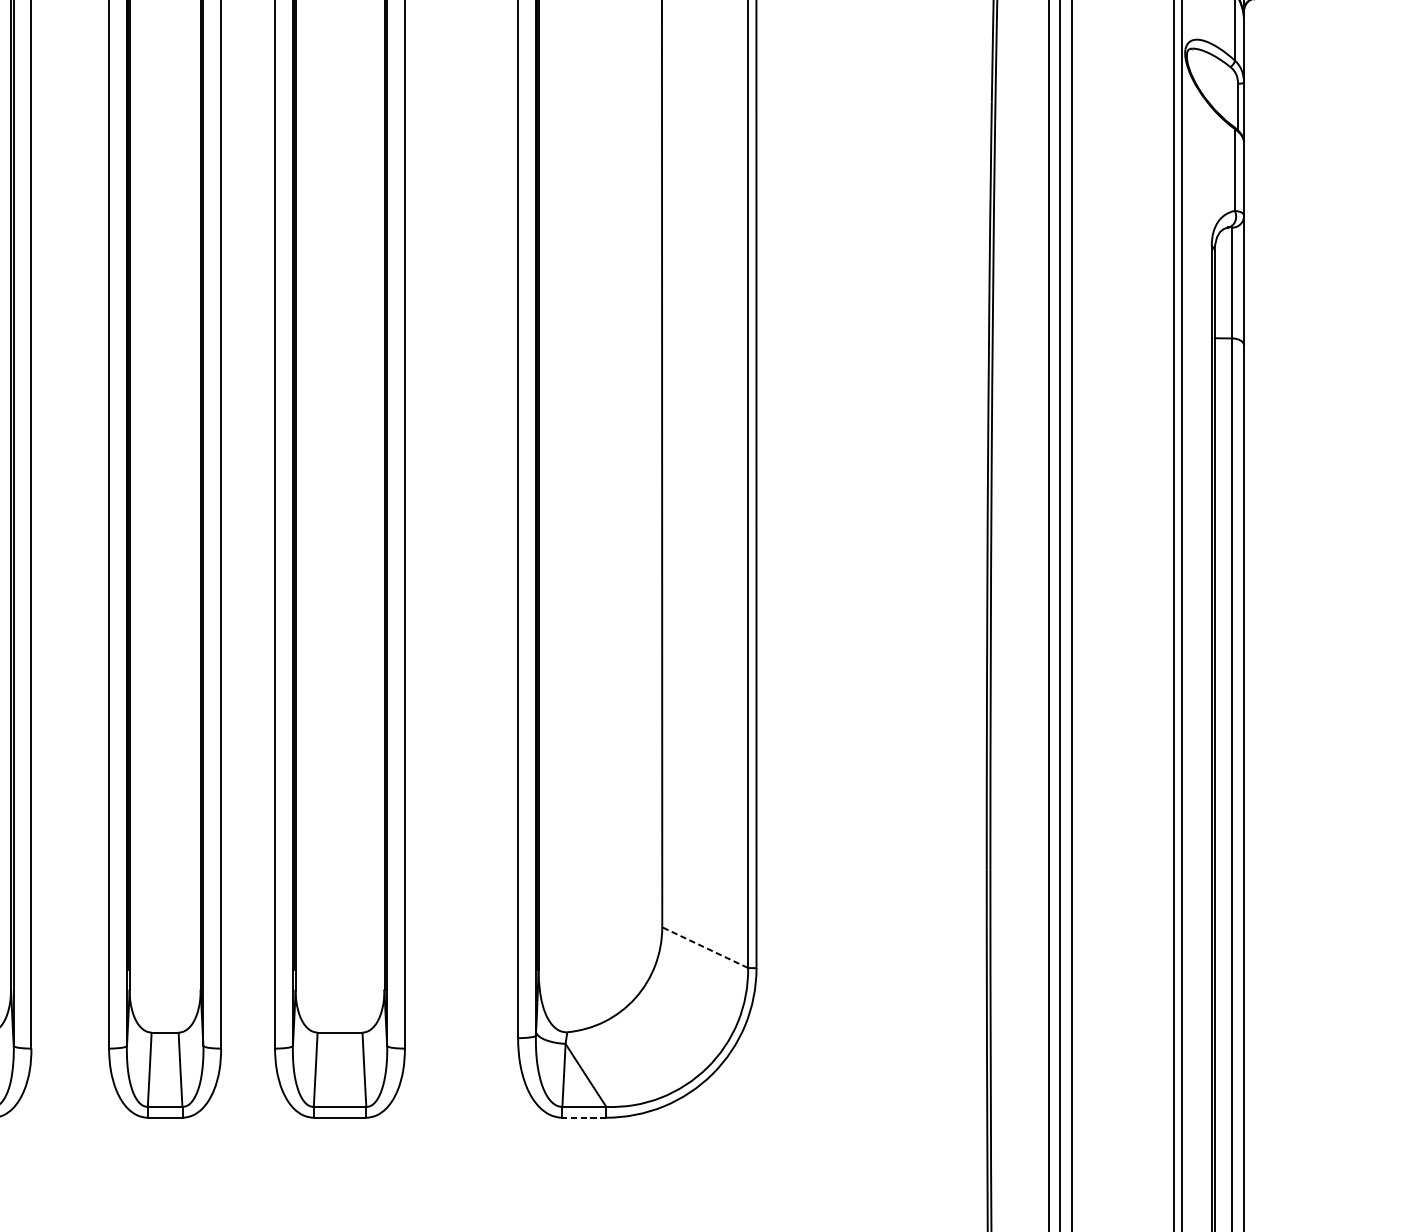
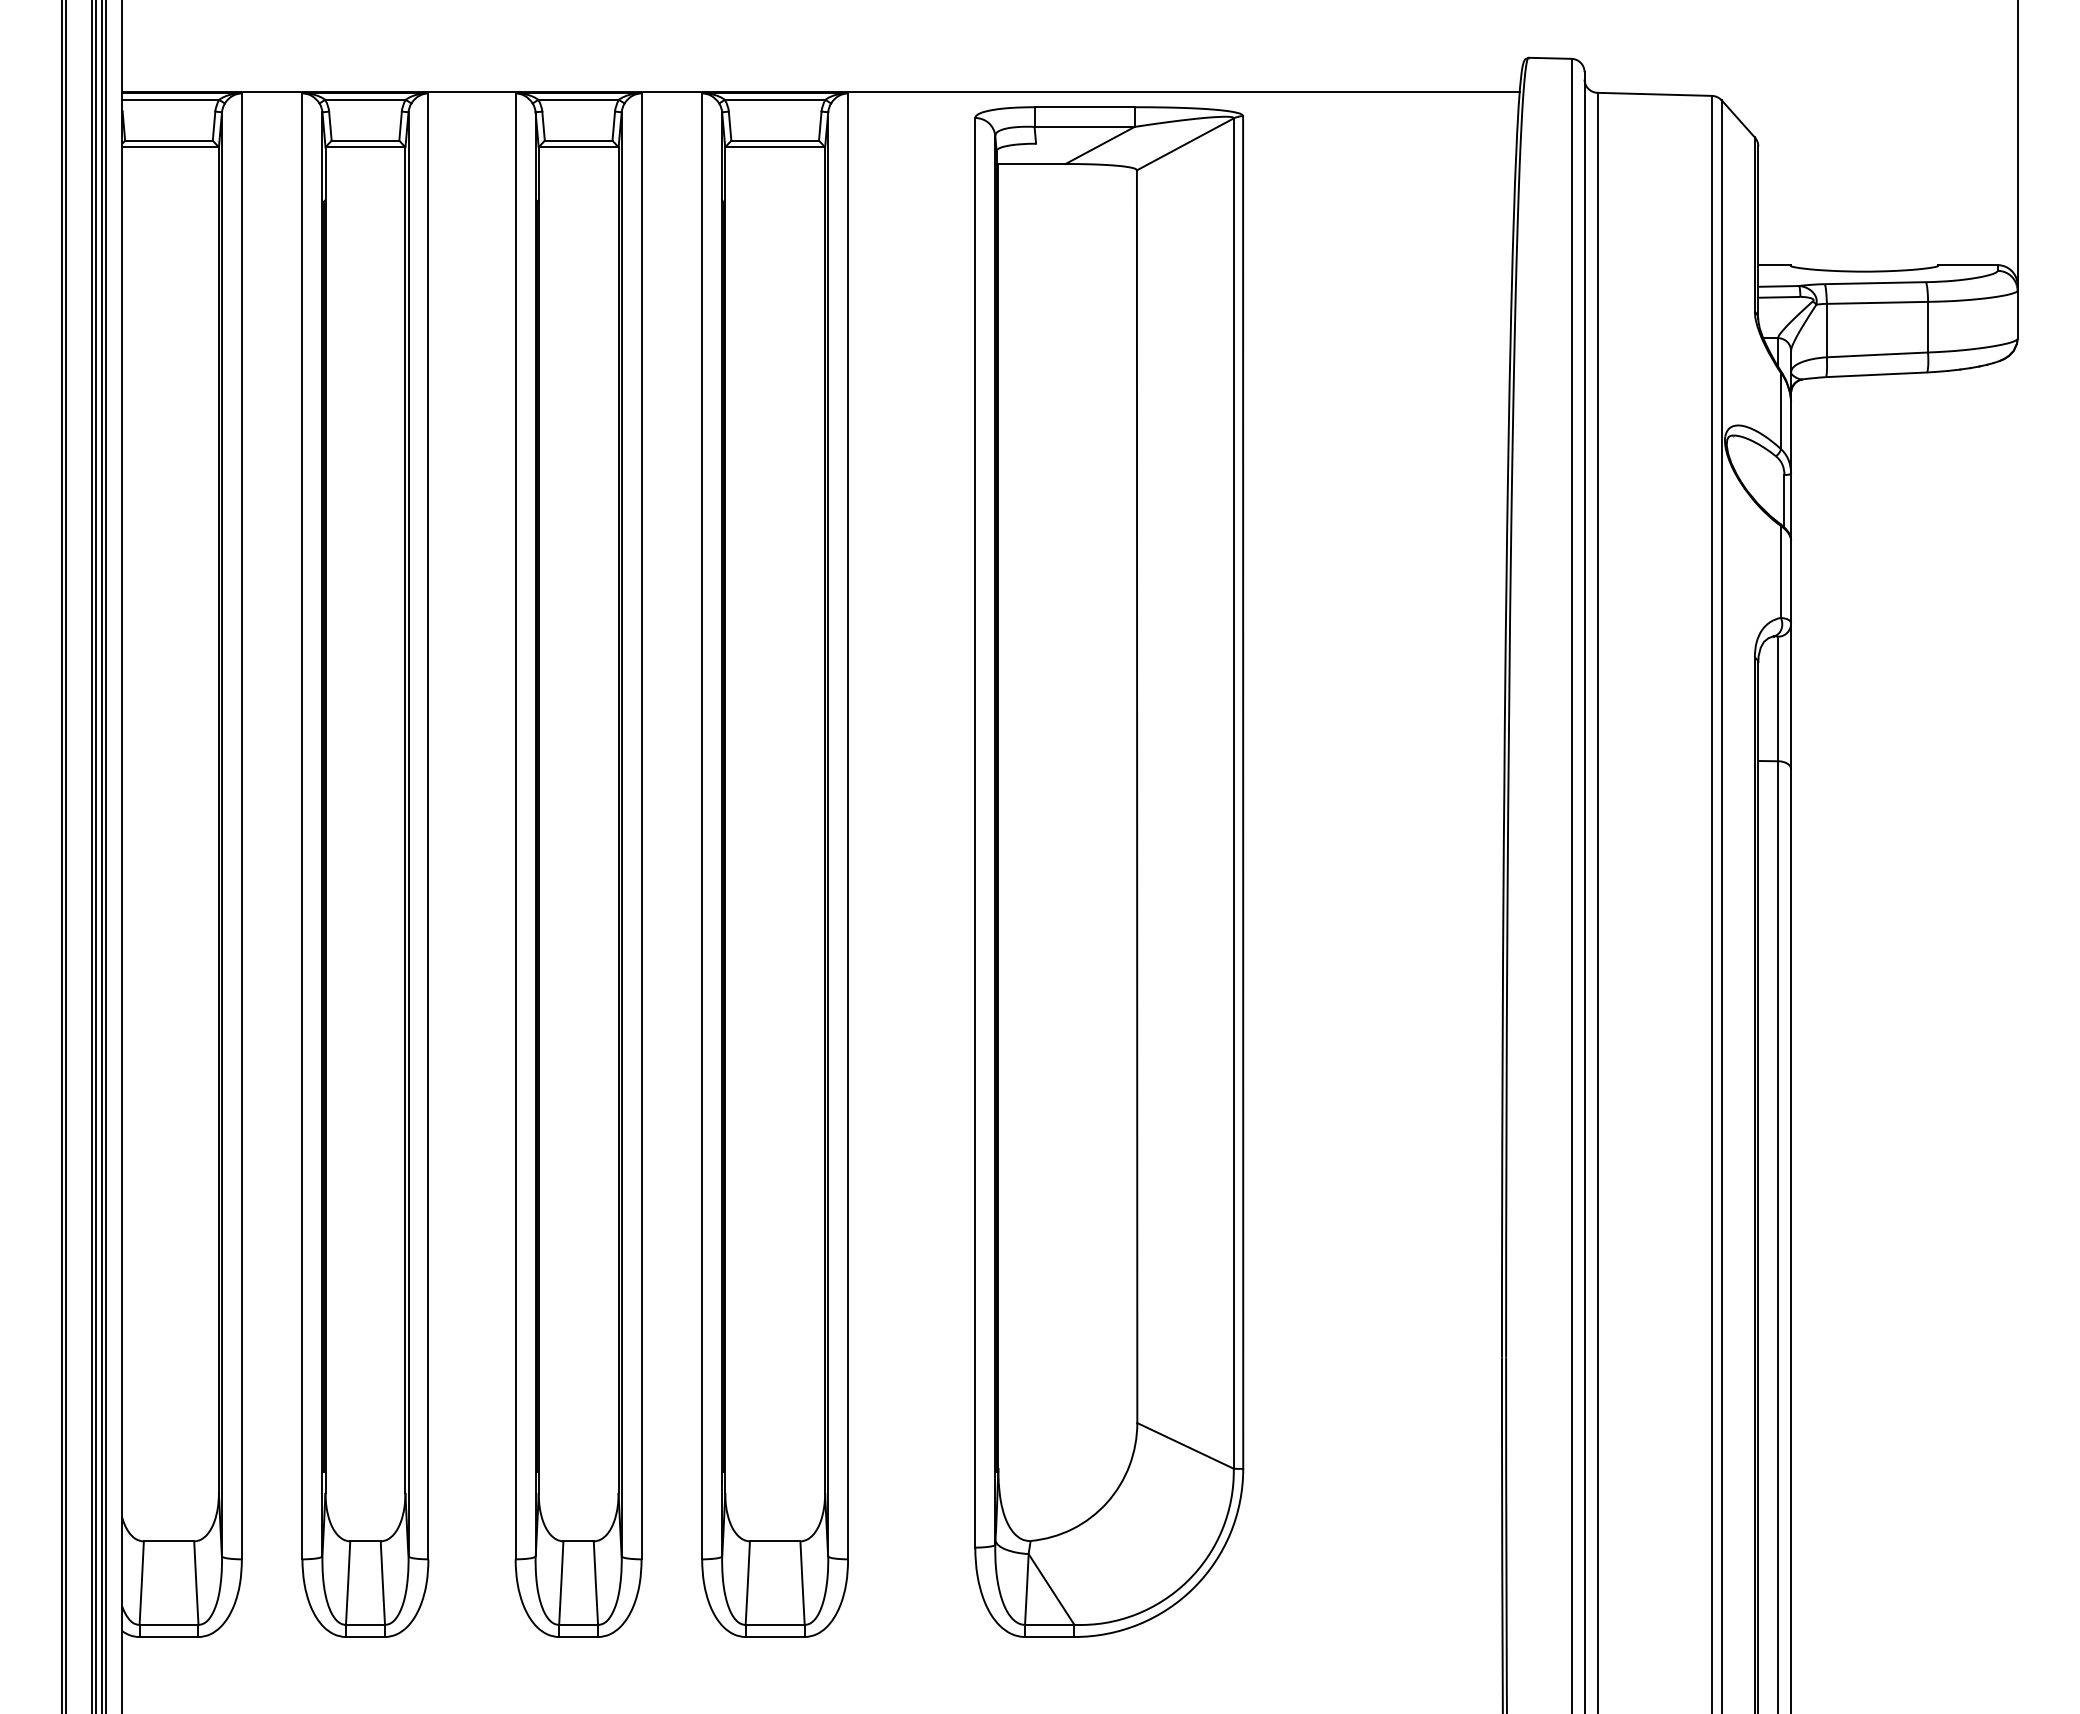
line: (705, 947) -> (1185, 1445), dashed -> solid
line: (584, 1118) -> (1049, 1637), dashed -> solid

